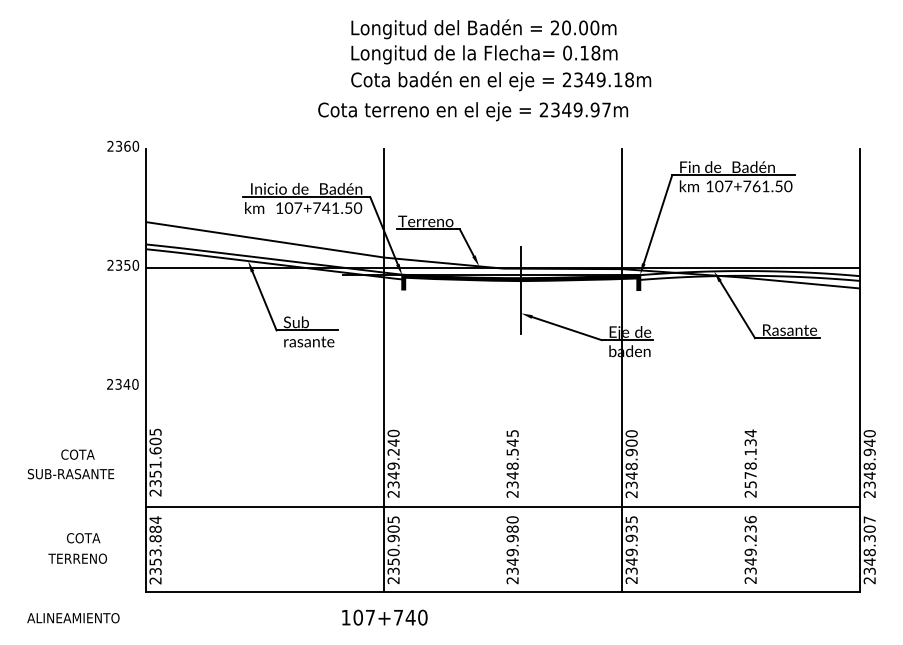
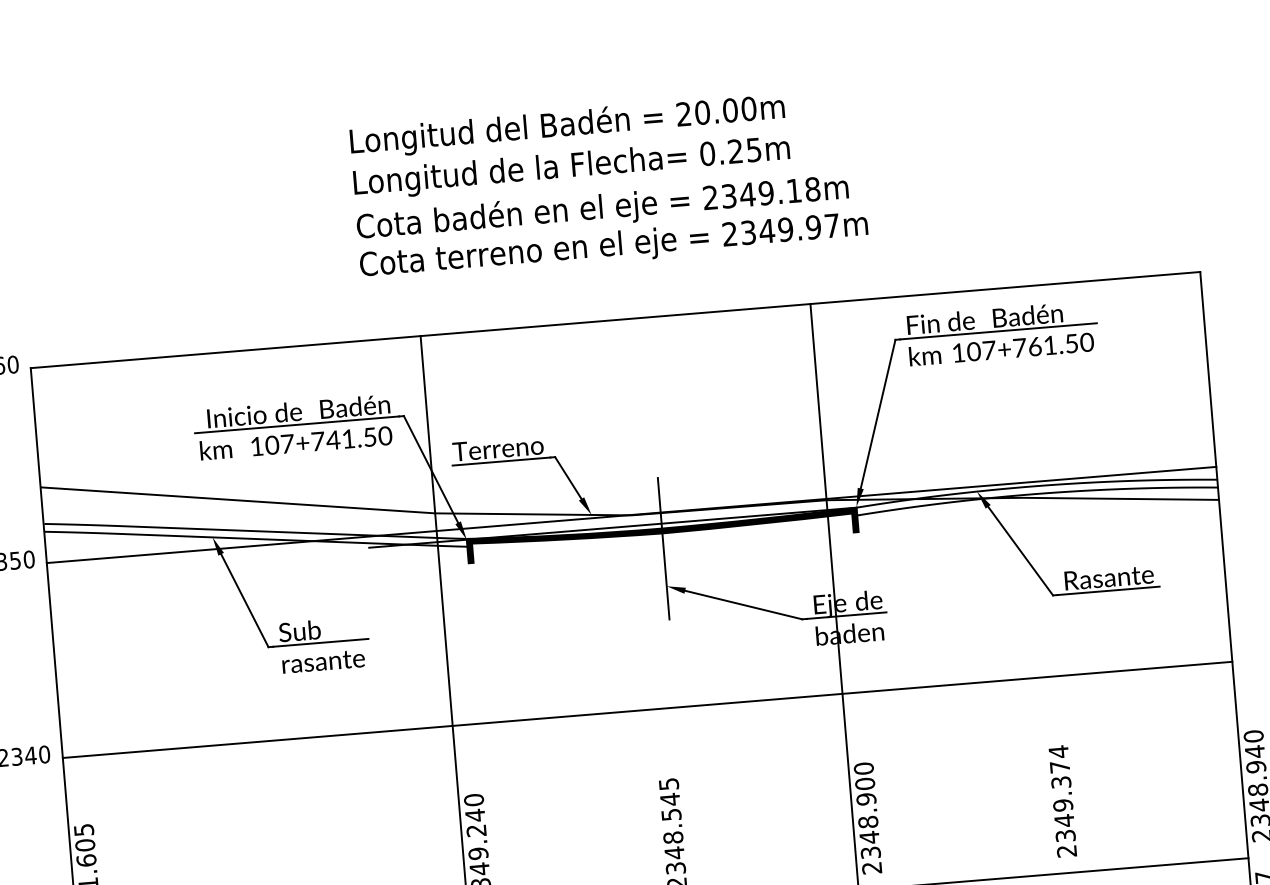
text: (590, 52) -> (745, 149), 0.18m -> 0.25m
text: (473, 111) -> (614, 246), moved
line: (503, 149) -> (615, 320), added
line: (503, 387) -> (647, 710), added
text: (750, 463) -> (1062, 801), 2578.134 -> 2349.374

